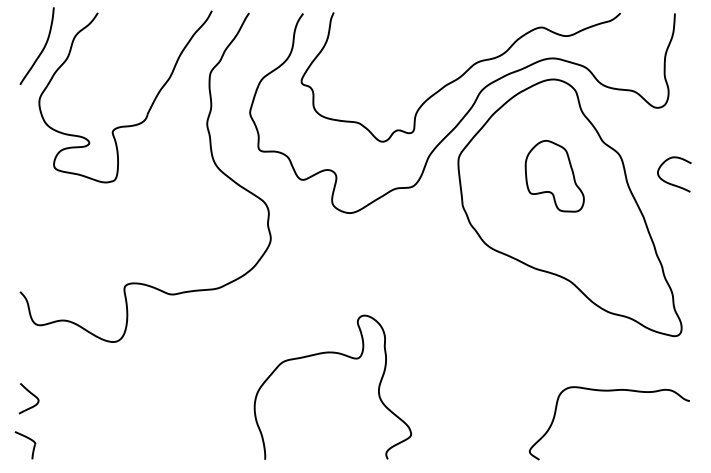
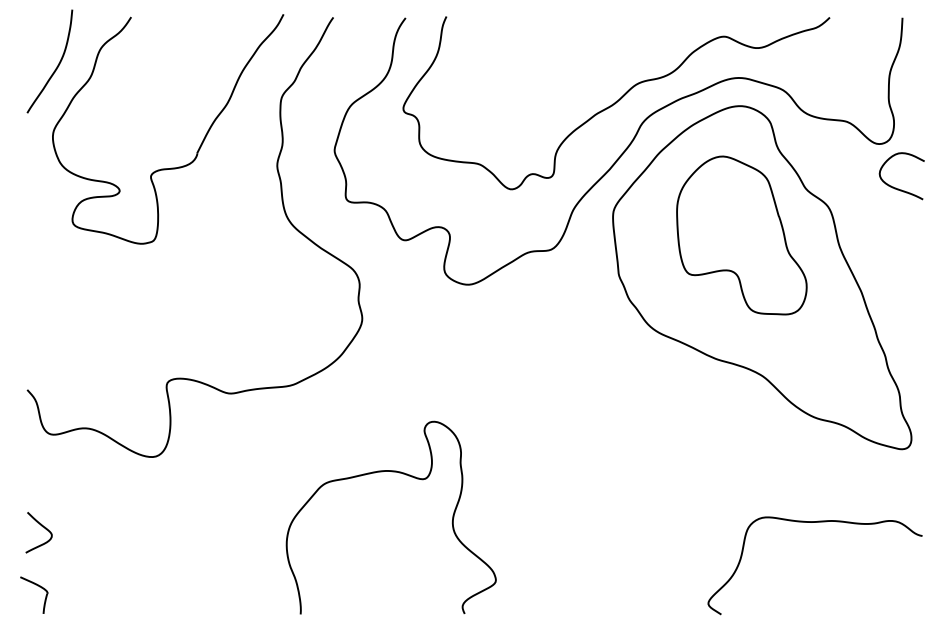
part: (554, 176) -> (741, 235), size x1.67
curve: (670, 183) -> (896, 187), moved
curve: (345, 356) -> (408, 476), moved

